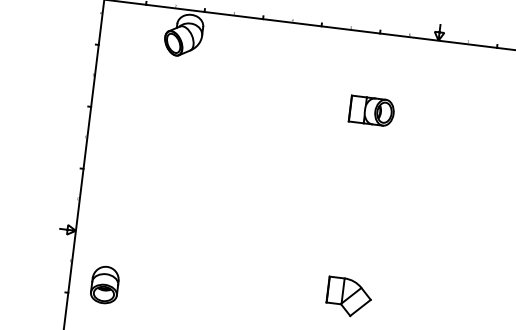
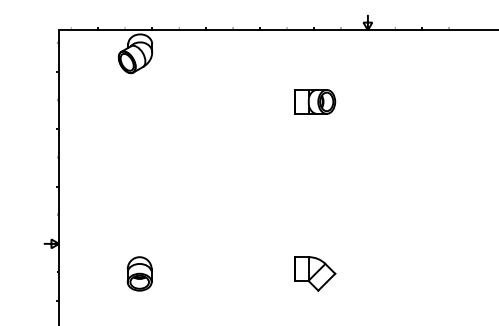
part: (104, 284) -> (139, 273), moved

